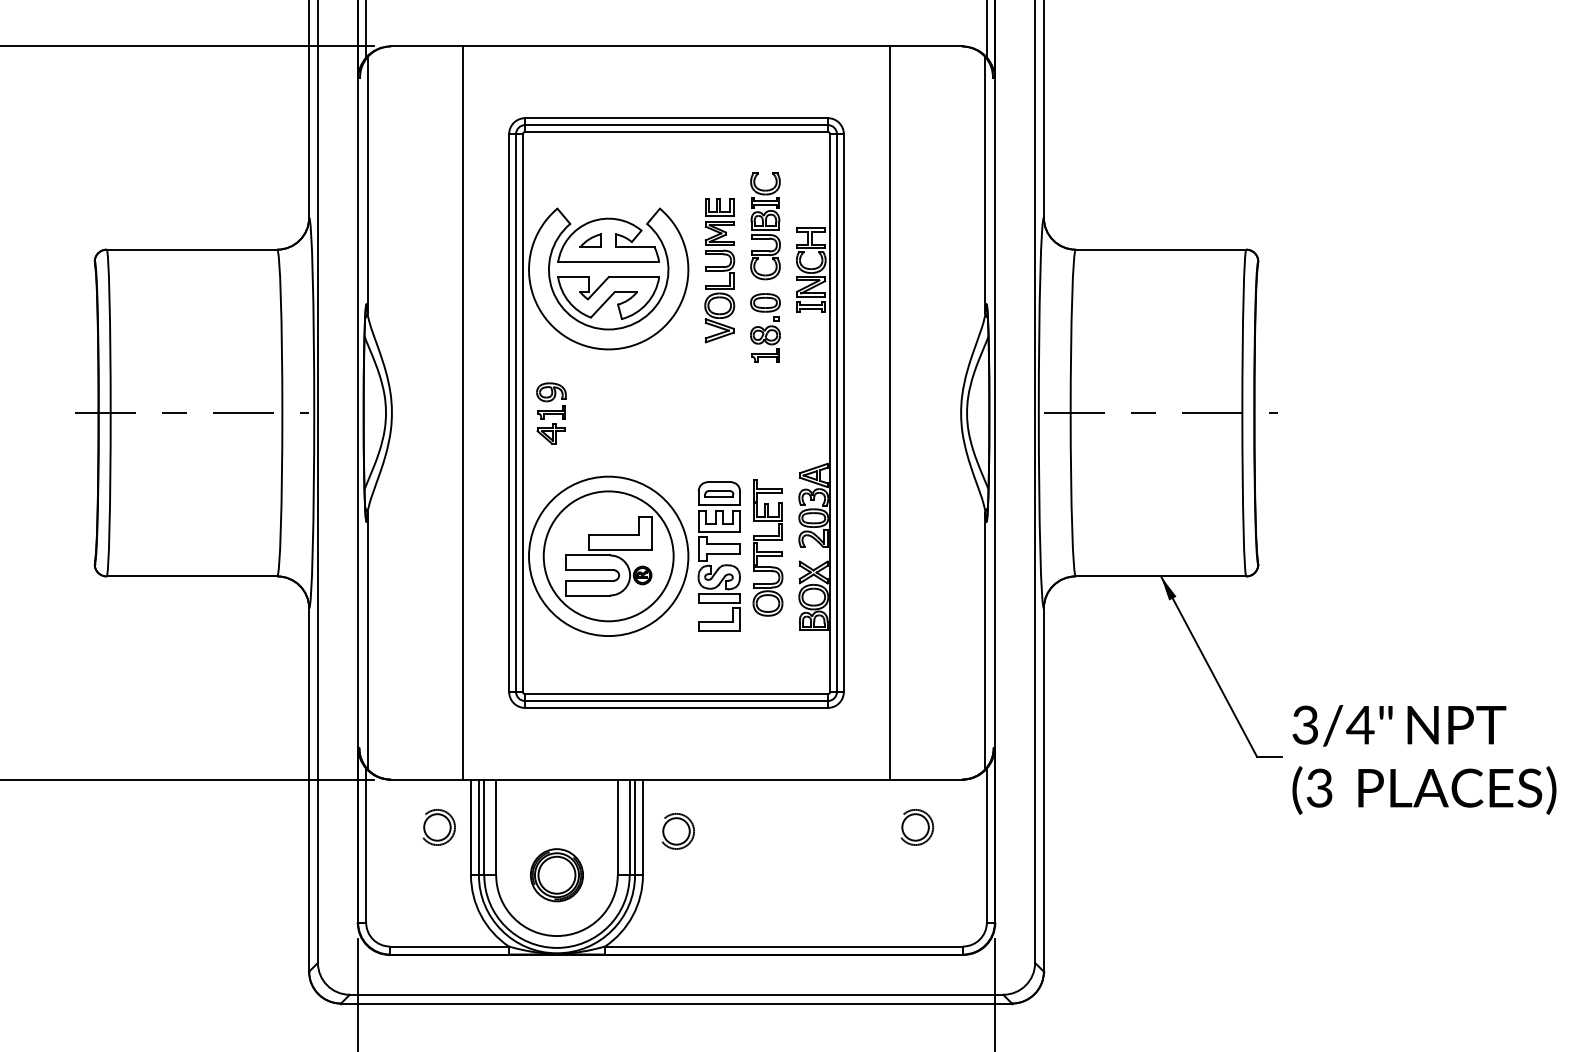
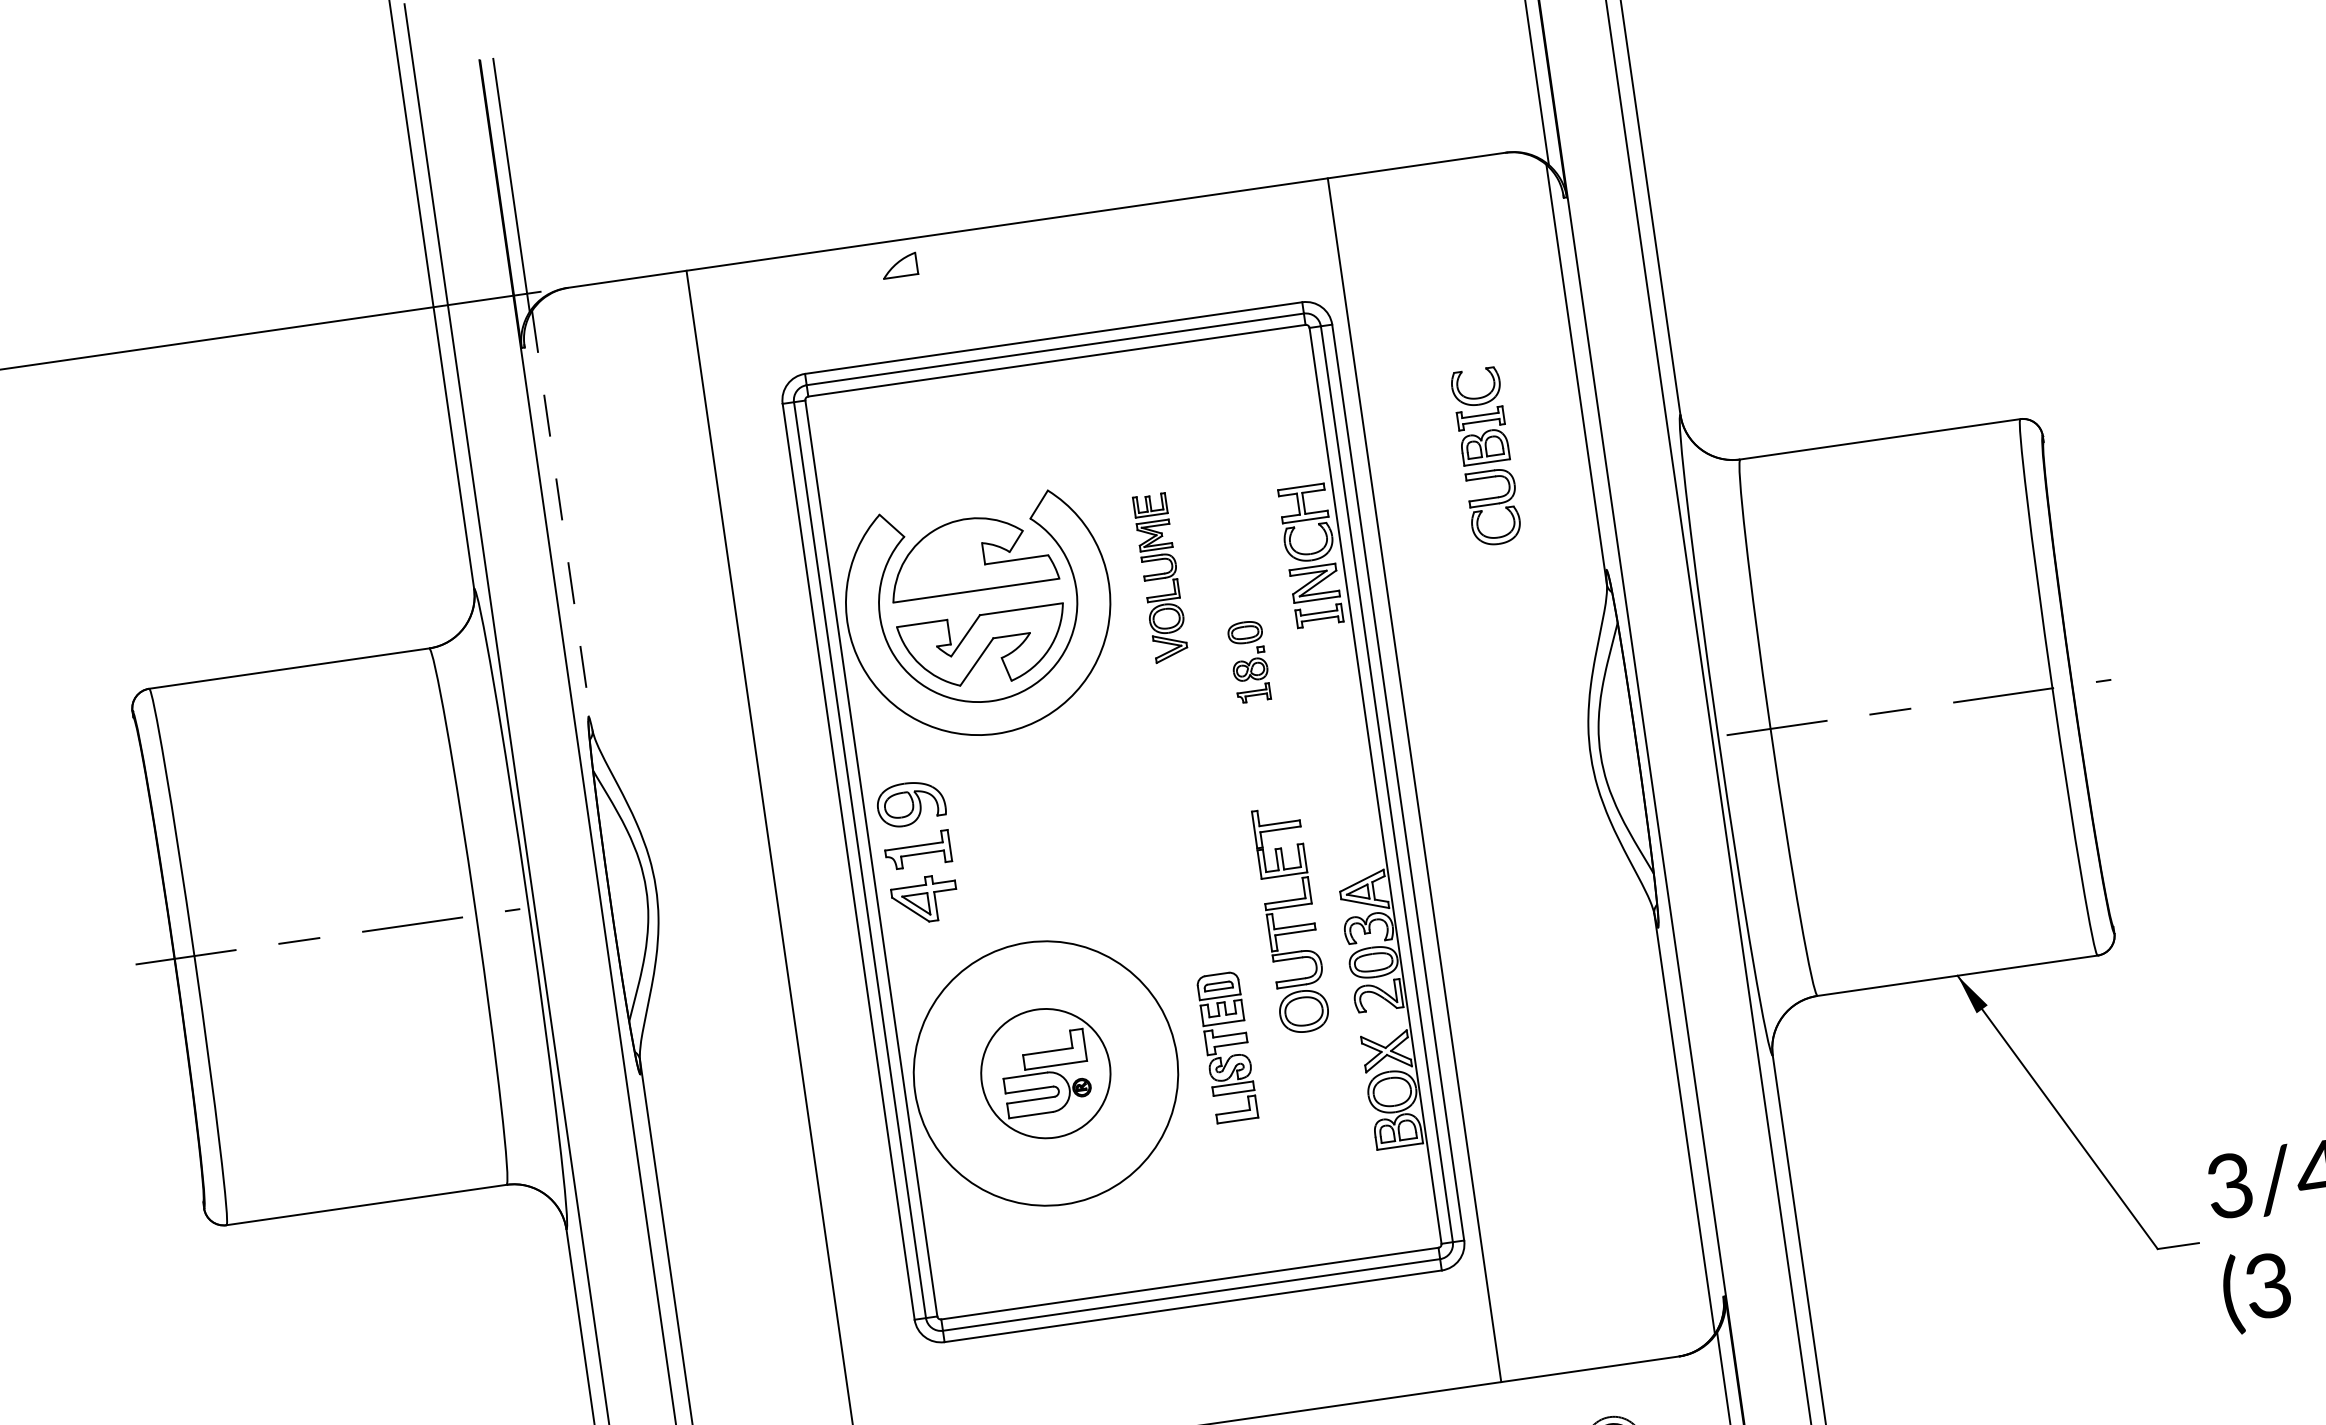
line: (367, 184) -> (561, 520), solid -> dashed
part: (765, 226) -> (1486, 457), moved
part: (590, 240) -> (899, 265), moved
part: (719, 270) -> (1160, 577), size x0.7
part: (765, 327) -> (1249, 660), size x0.7
line: (889, 412) -> (1413, 779), moved
part: (551, 413) -> (918, 852), size x1.4
part: (767, 547) -> (1289, 919), moved
part: (608, 556) -> (1045, 1073), size x0.6
part: (718, 556) -> (1226, 1047), size x0.6

